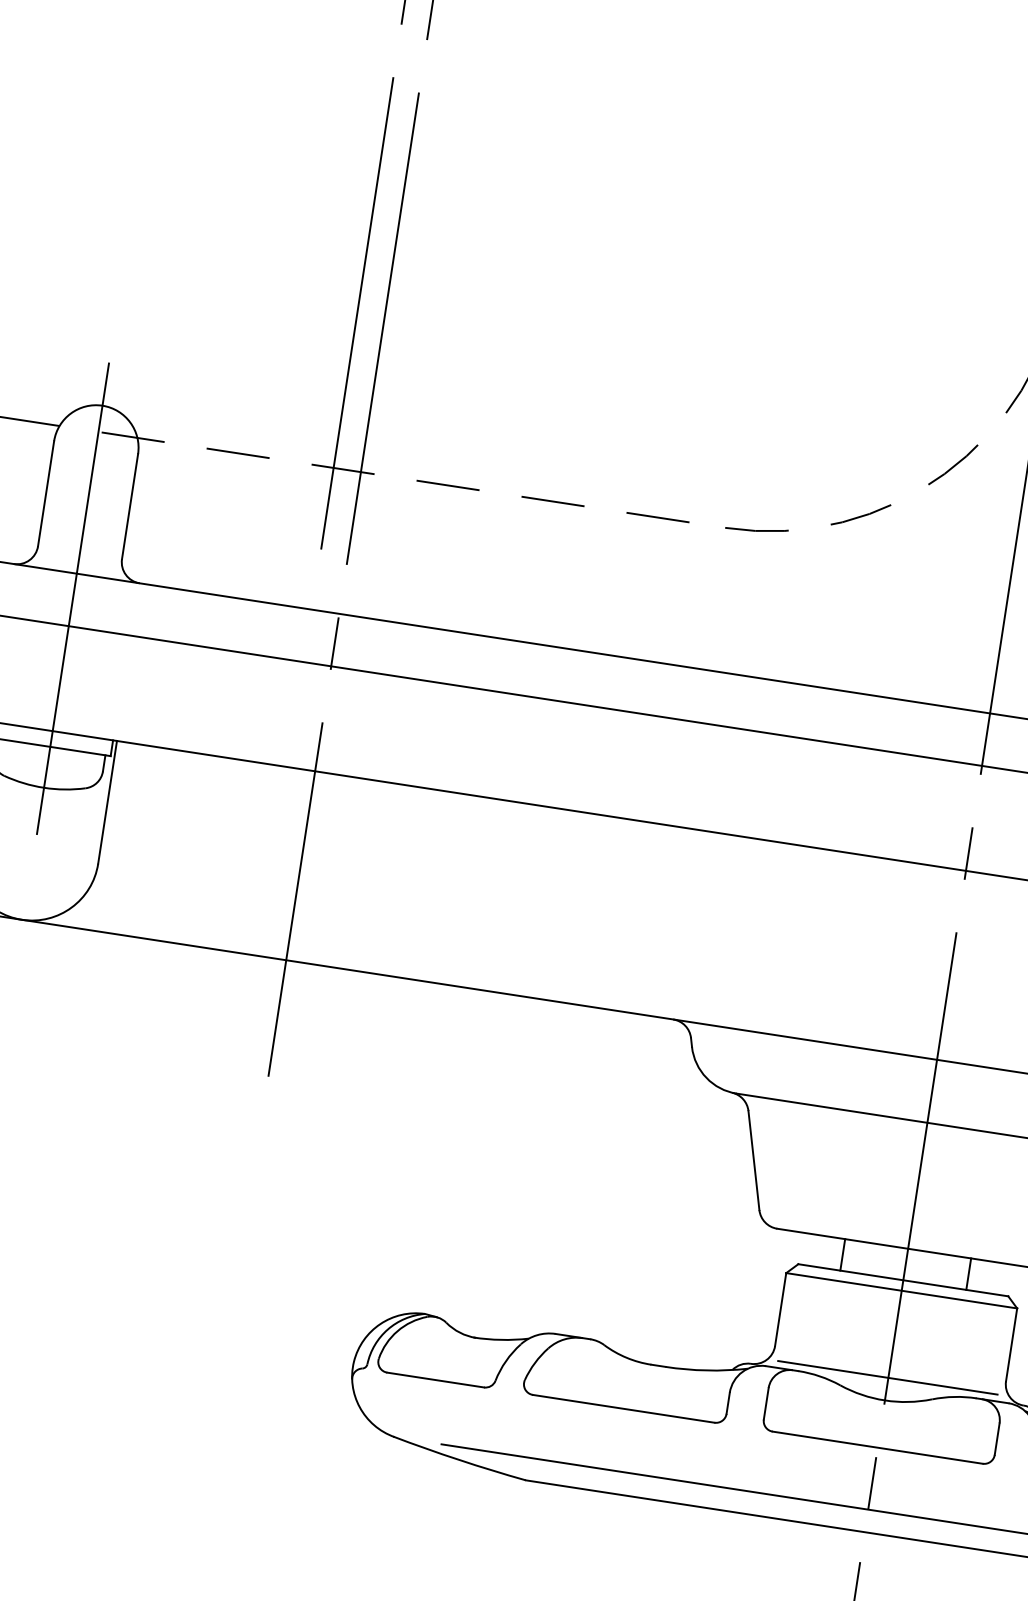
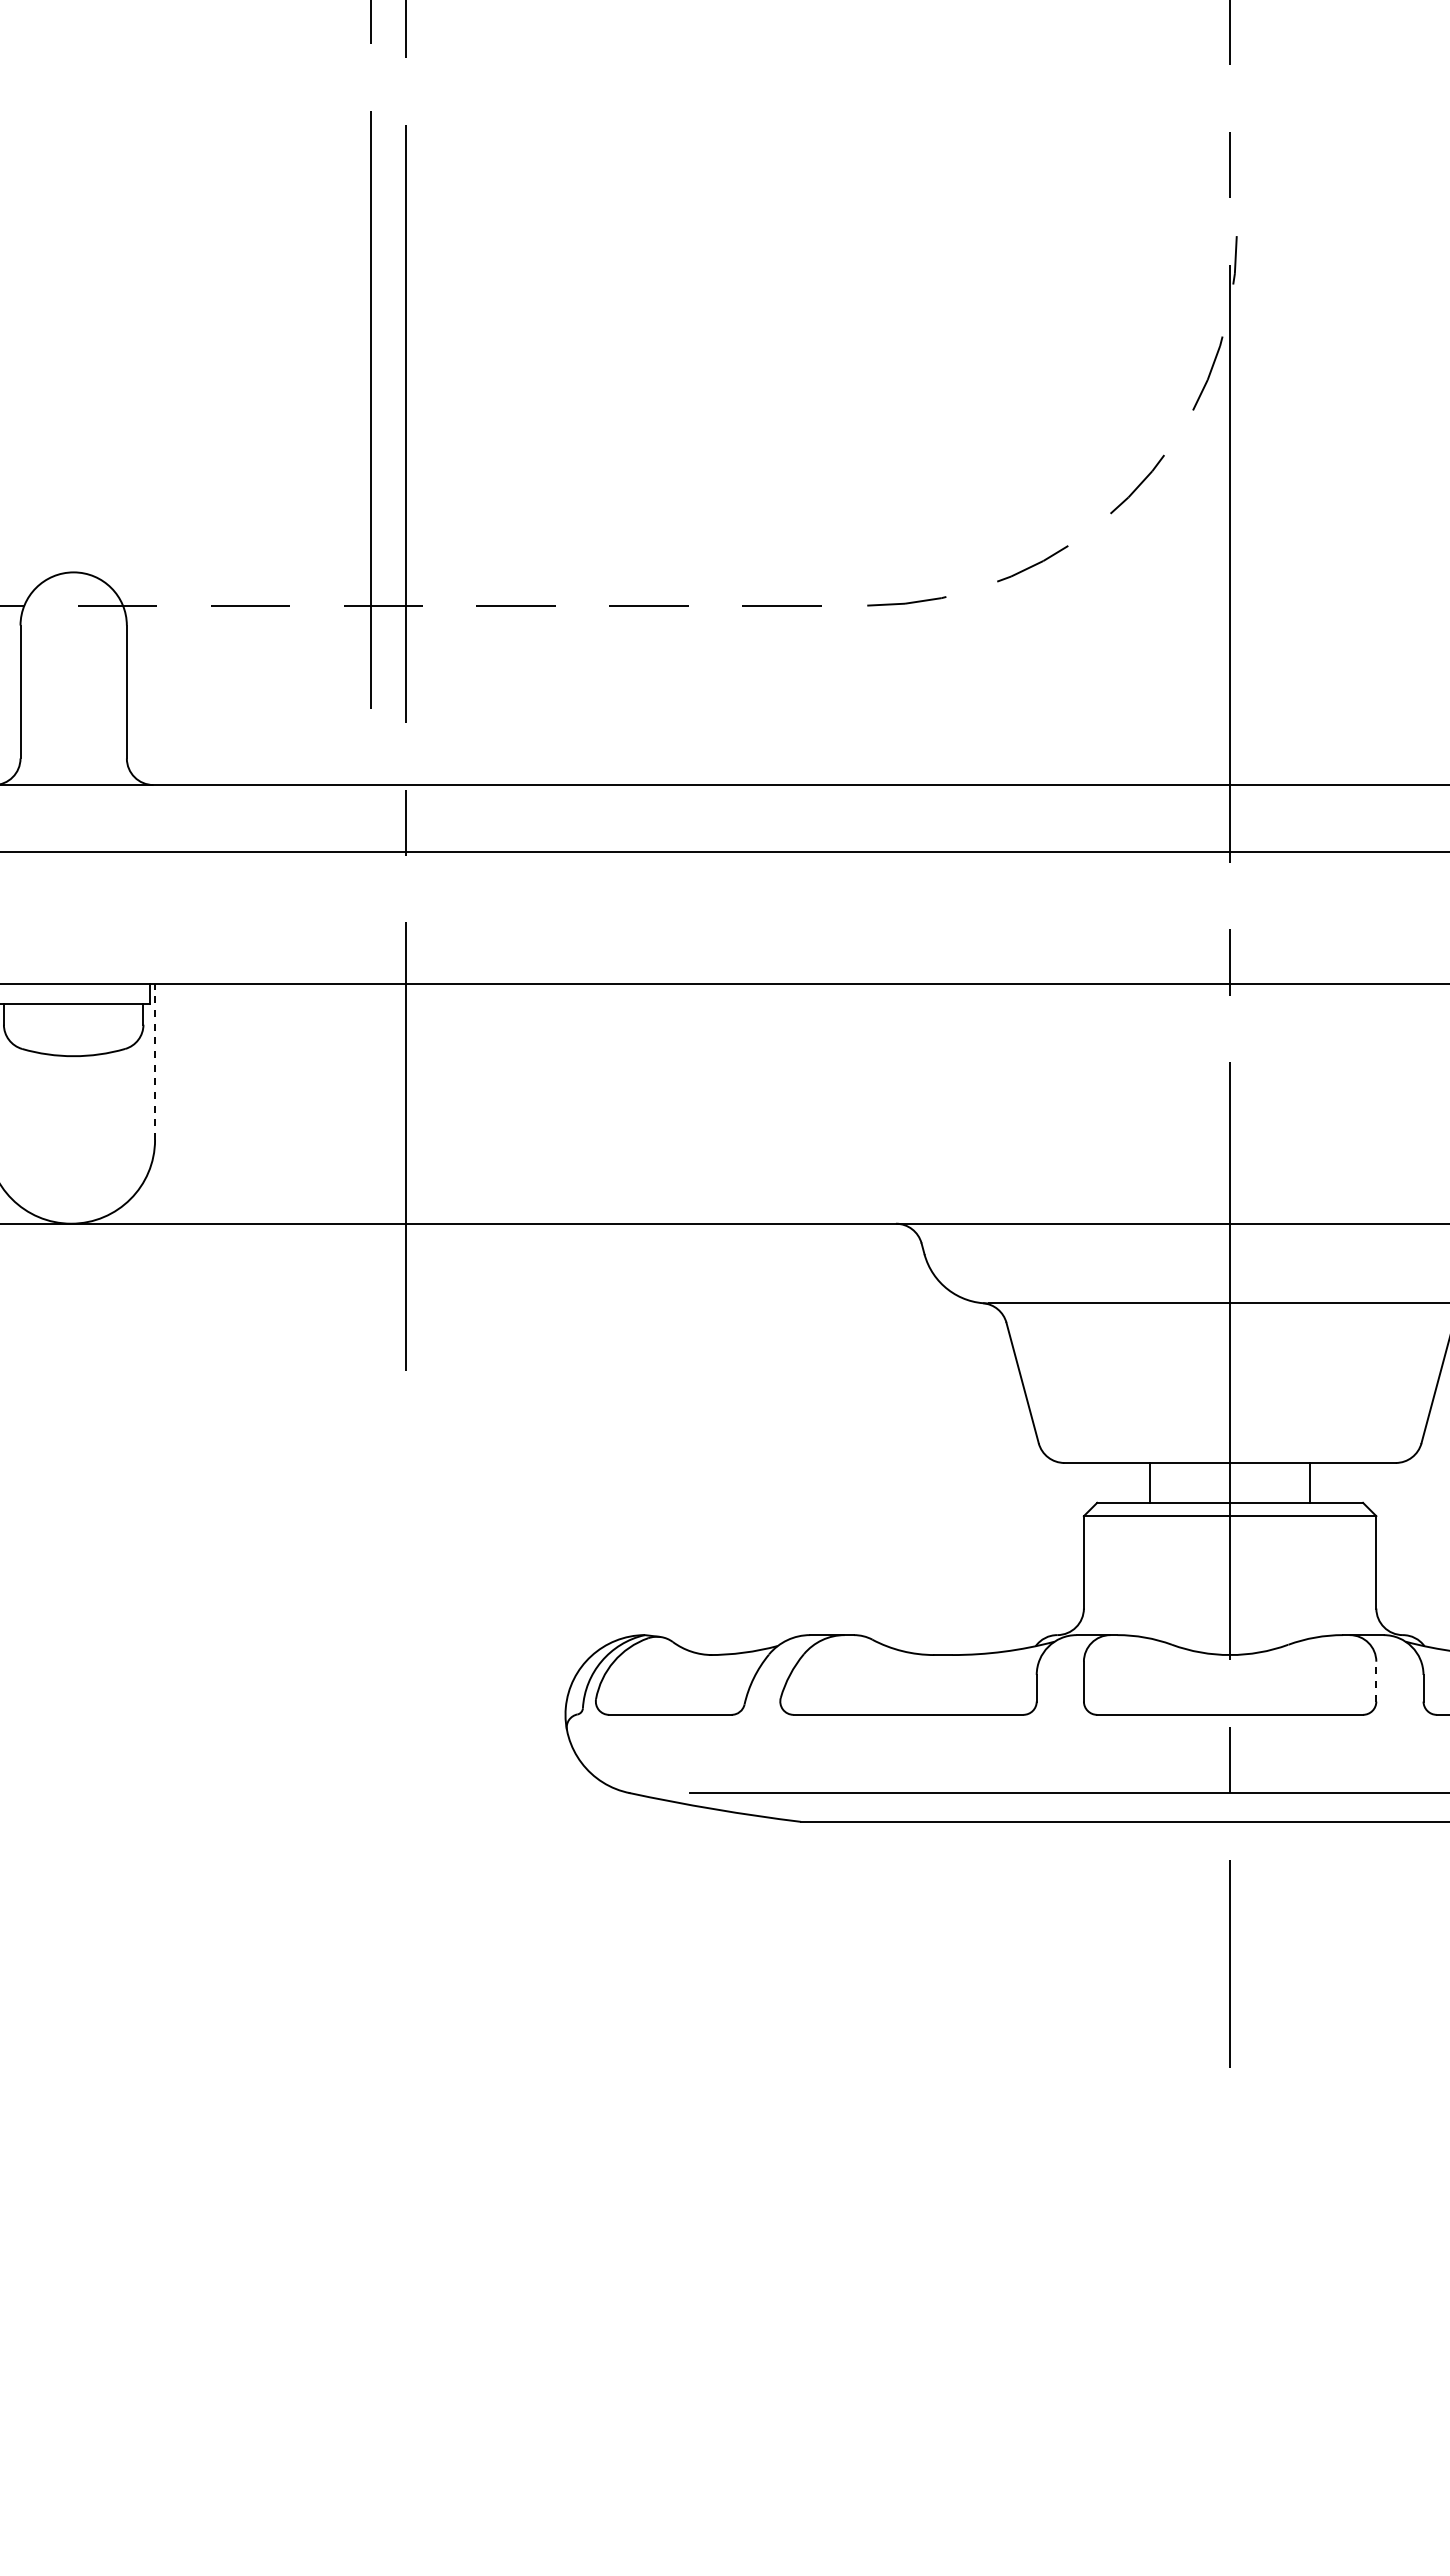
line: (71, 604) -> (73, 824), removed
line: (107, 802) -> (155, 1062), solid -> dashed
line: (887, 1377) -> (1229, 1626), removed
line: (997, 1439) -> (1376, 1681), solid -> dashed

